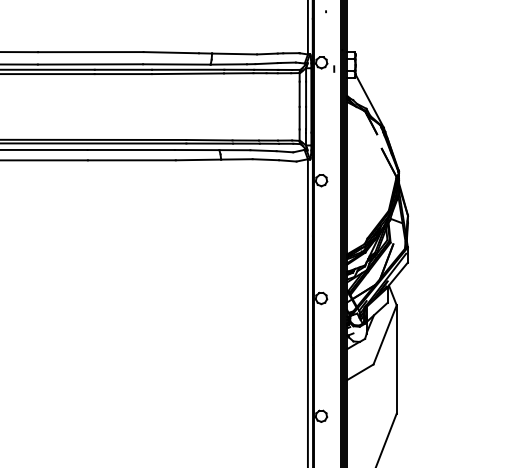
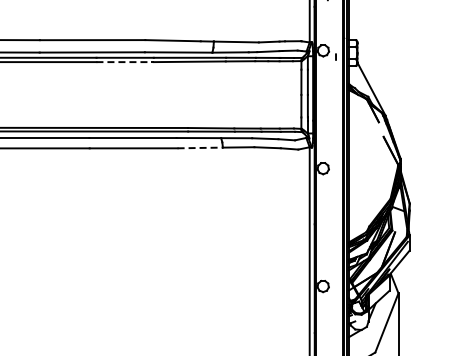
line: (123, 74) -> (125, 62), solid -> dashed
line: (198, 159) -> (200, 147), solid -> dashed

